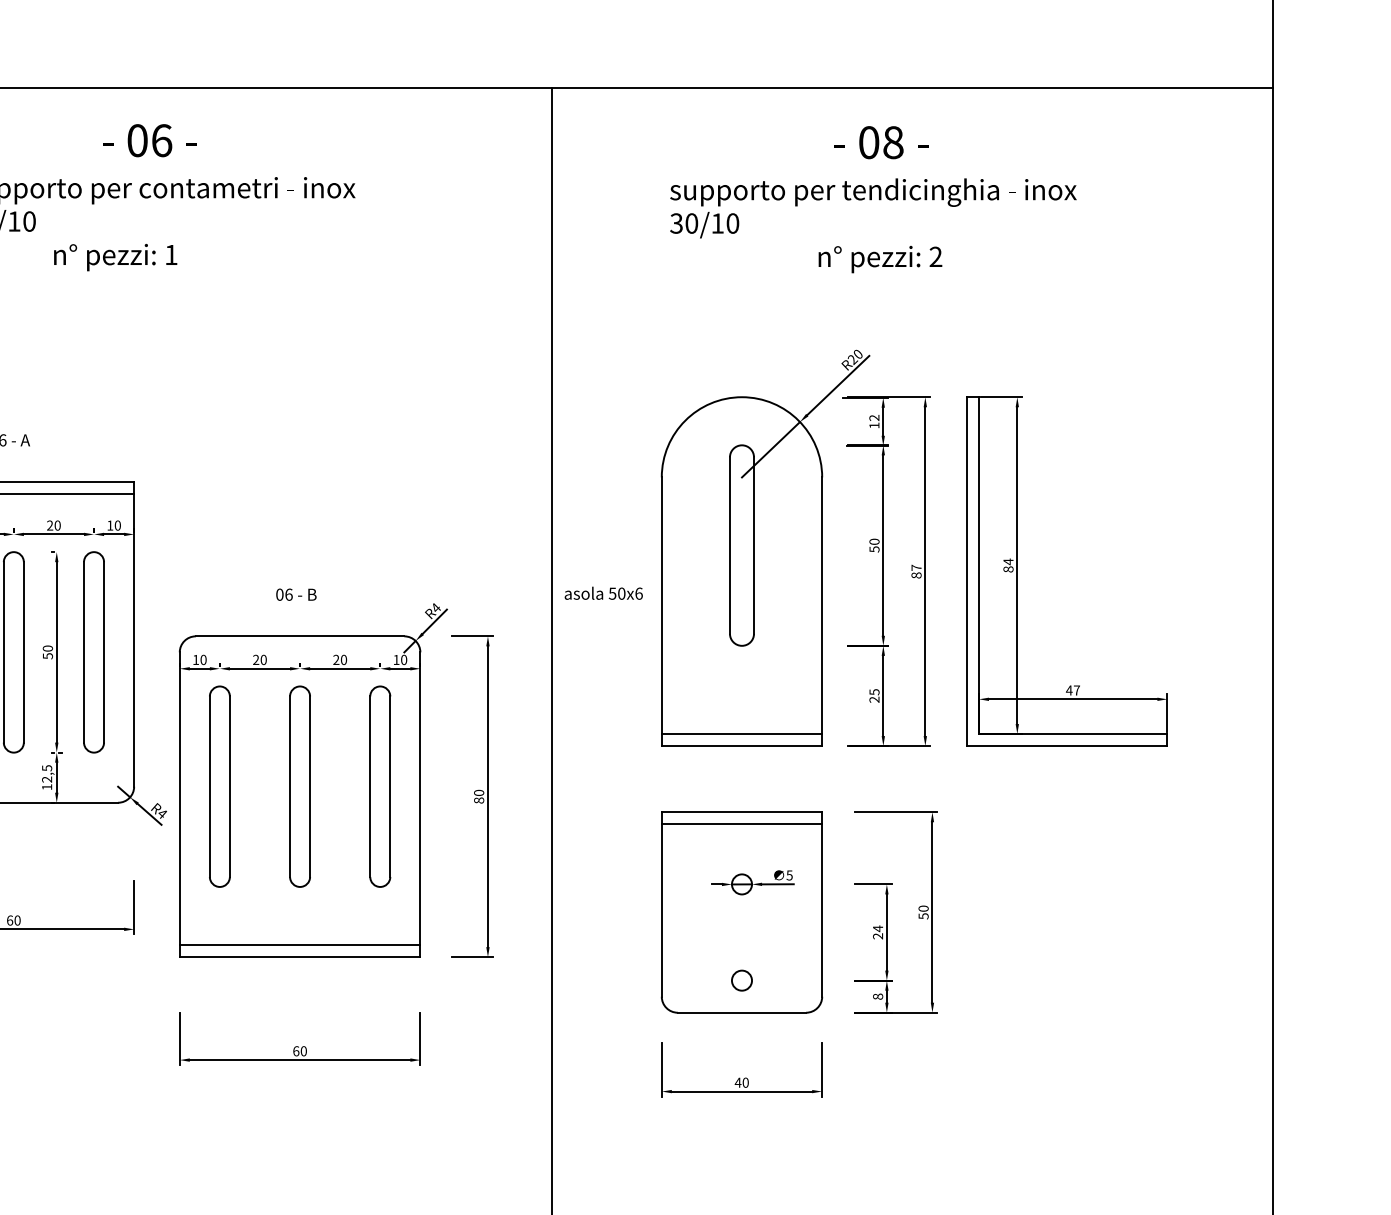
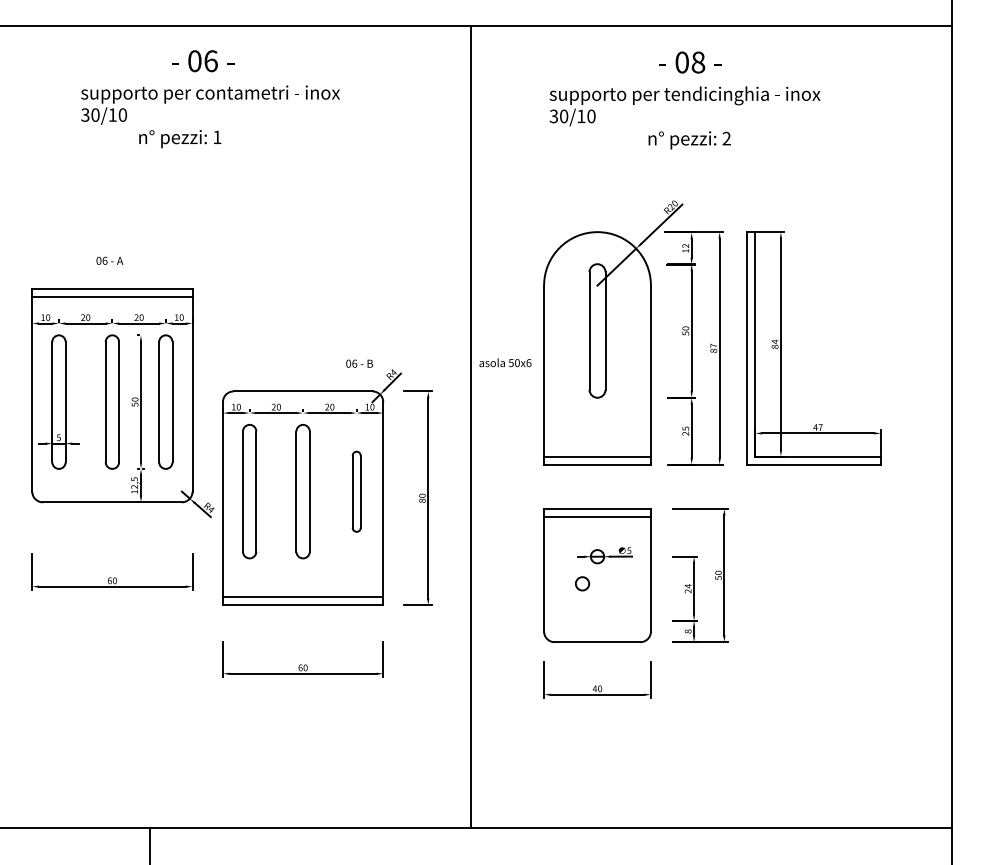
text: (296, 594) -> (359, 363), moved
part: (380, 786) -> (356, 491), size x0.6
circle: (741, 980) -> (582, 583), moved

